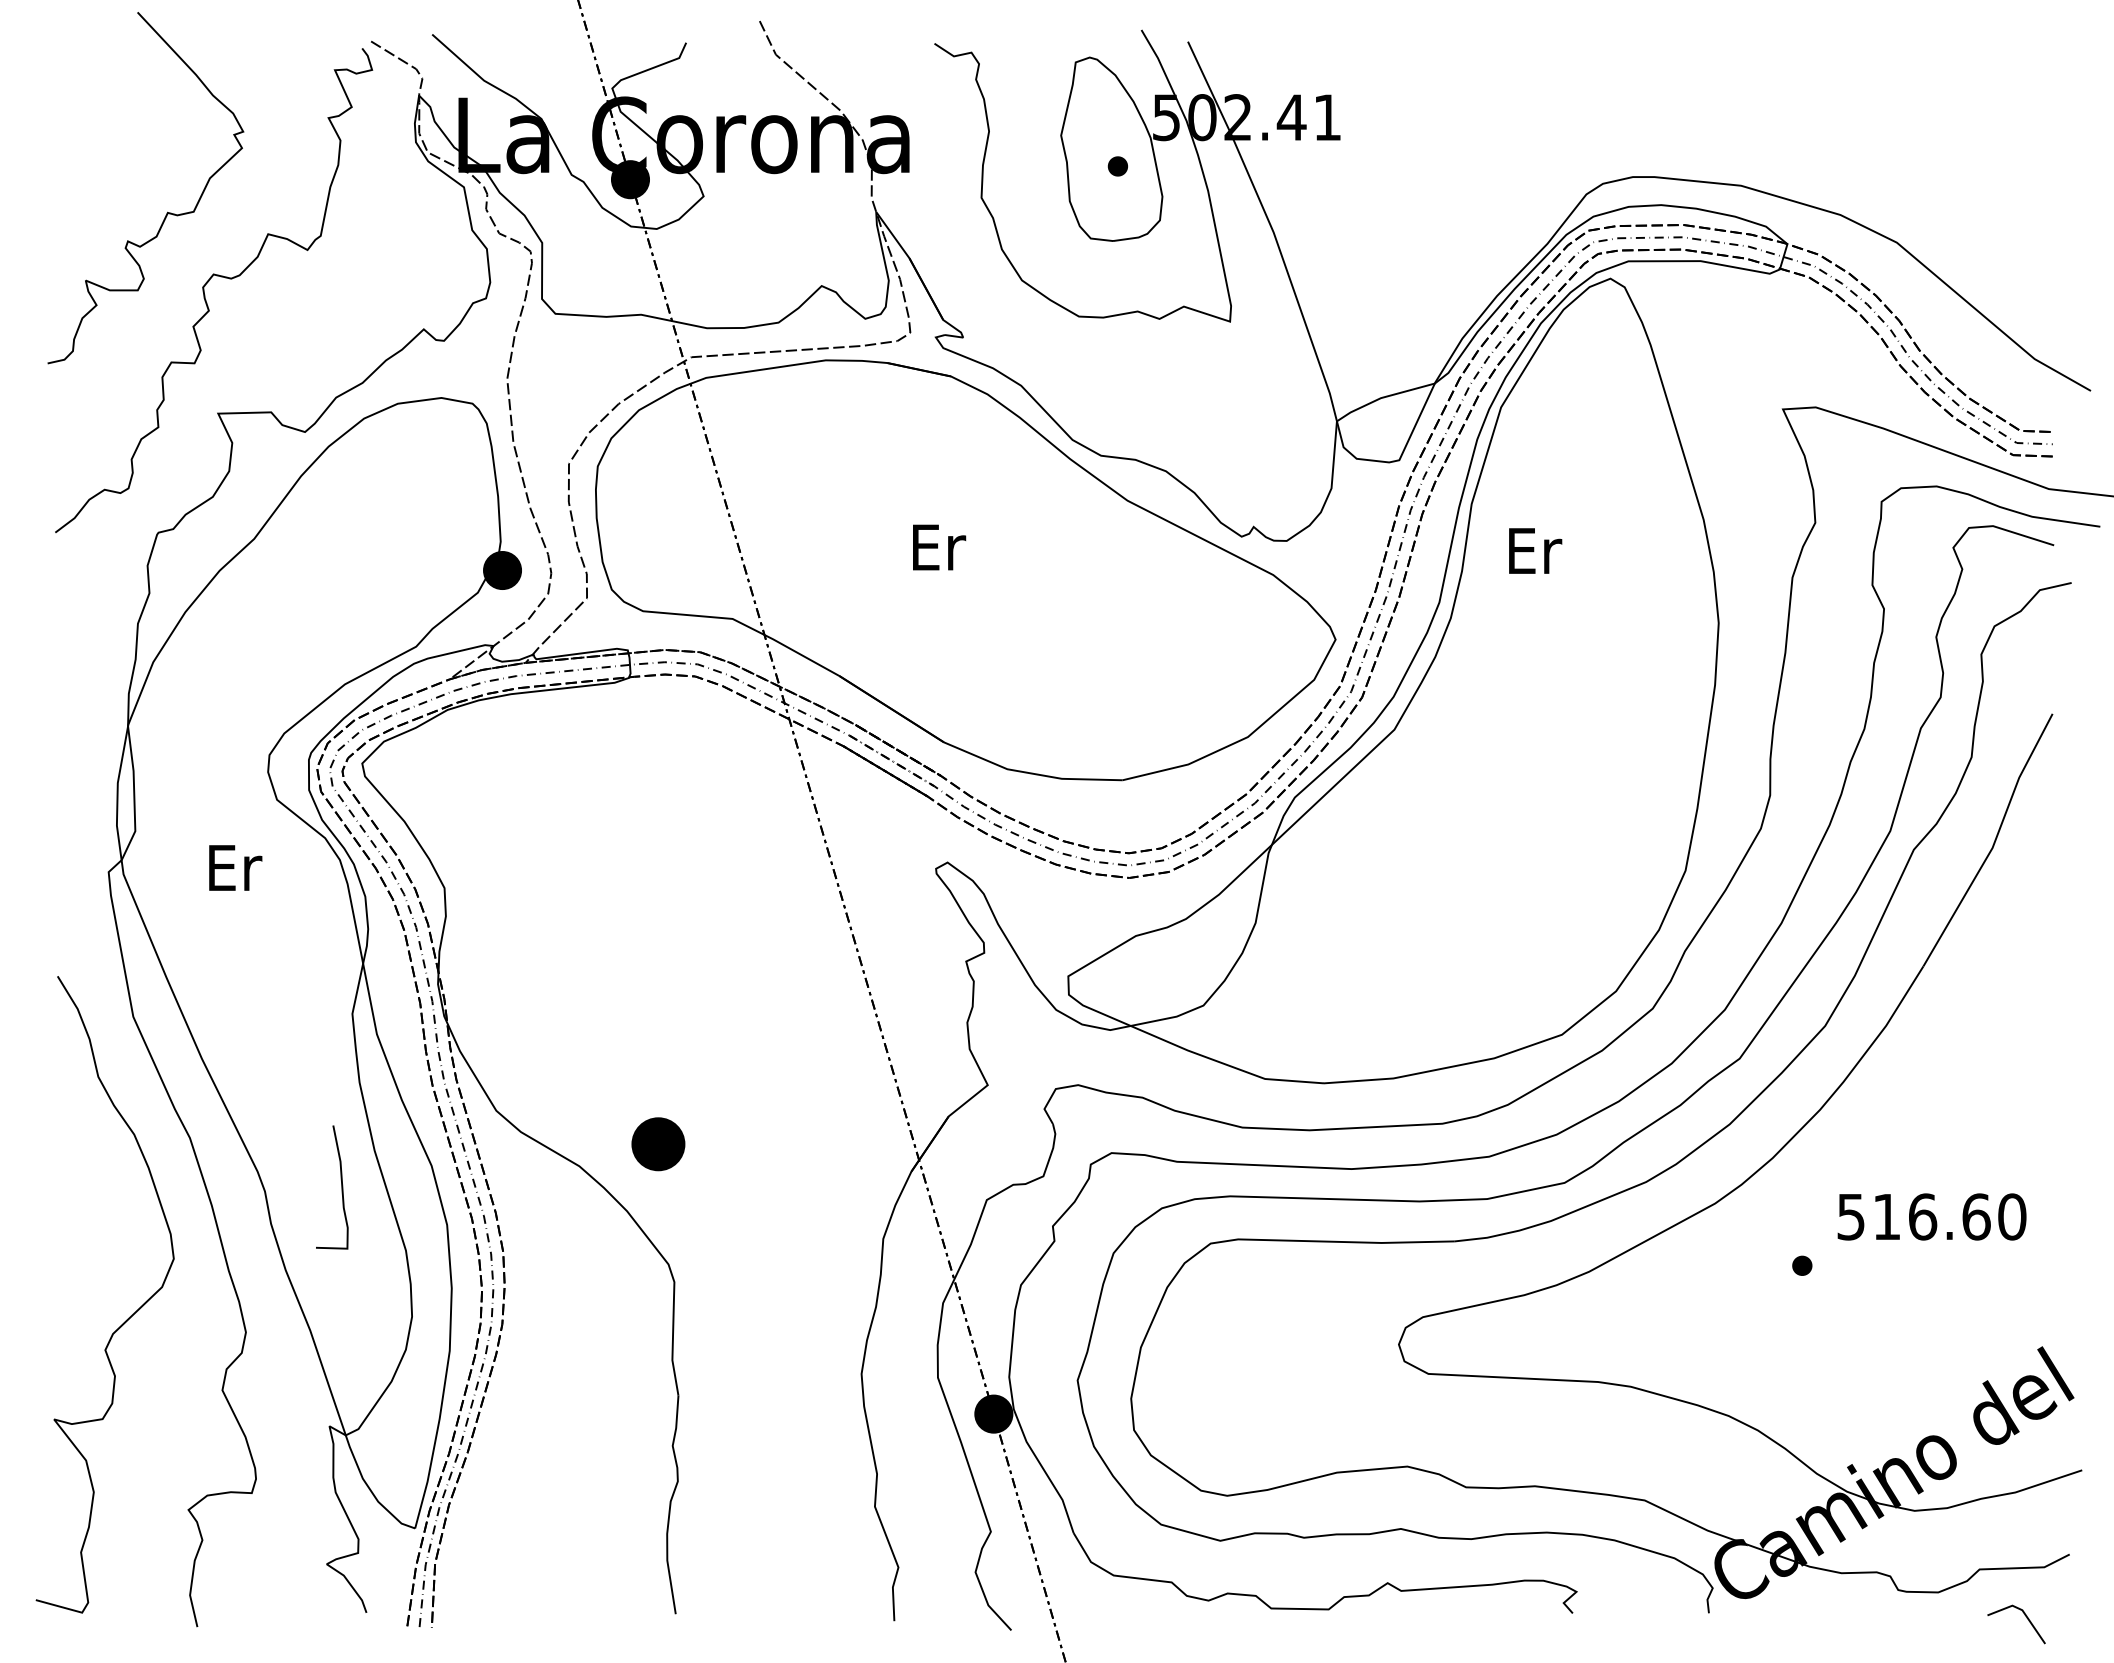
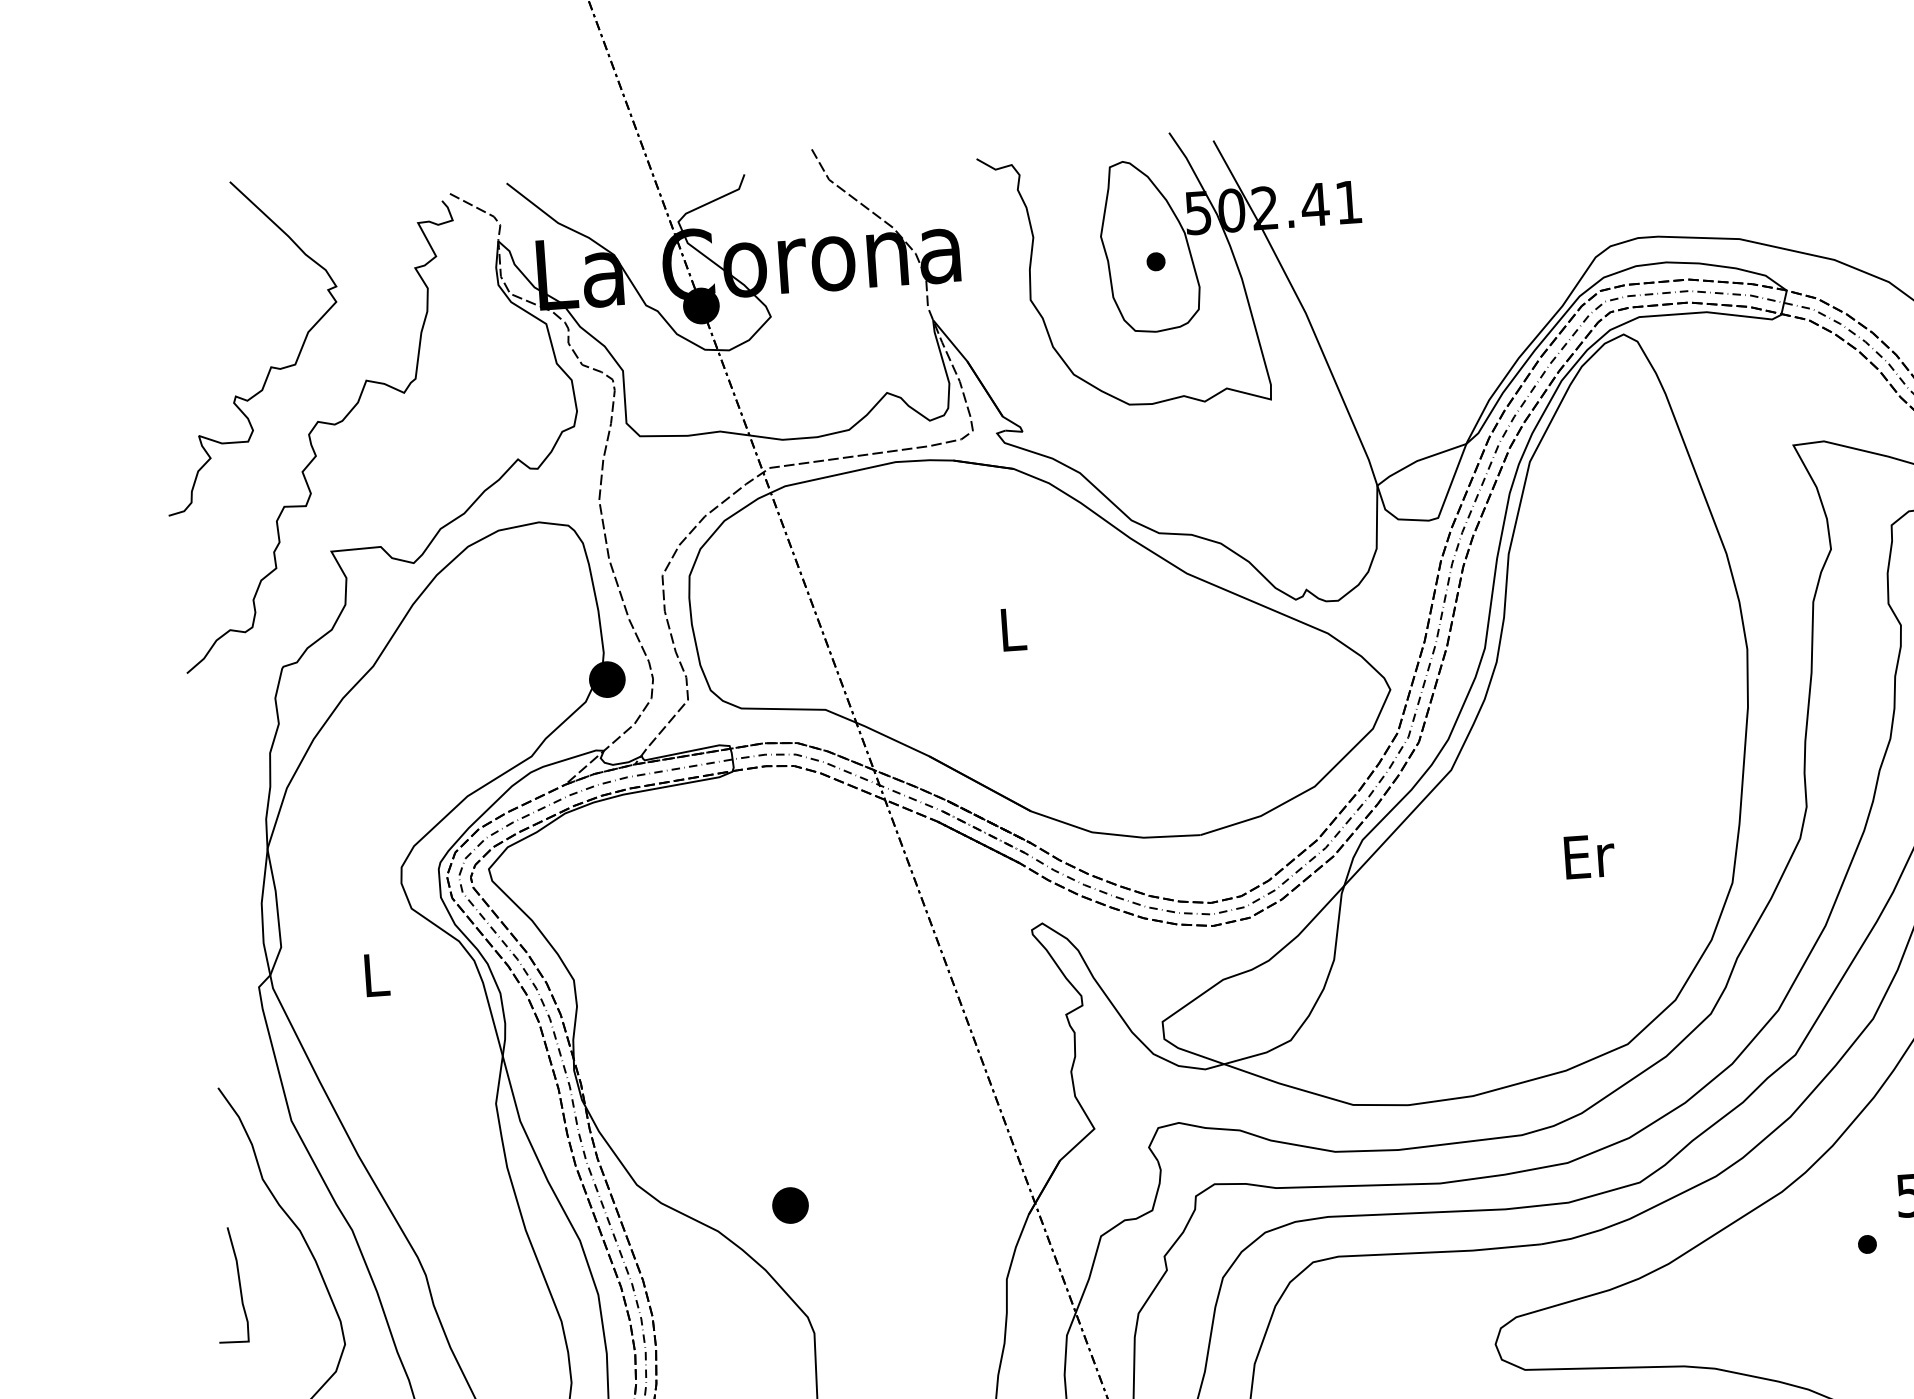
text: (939, 547) -> (1014, 629), Er -> L
text: (1535, 550) -> (1589, 856), moved
text: (235, 867) -> (377, 974), Er -> L
part: (658, 1143) -> (790, 1204), size x0.71
curve: (341, 1187) -> (239, 1284), moved

